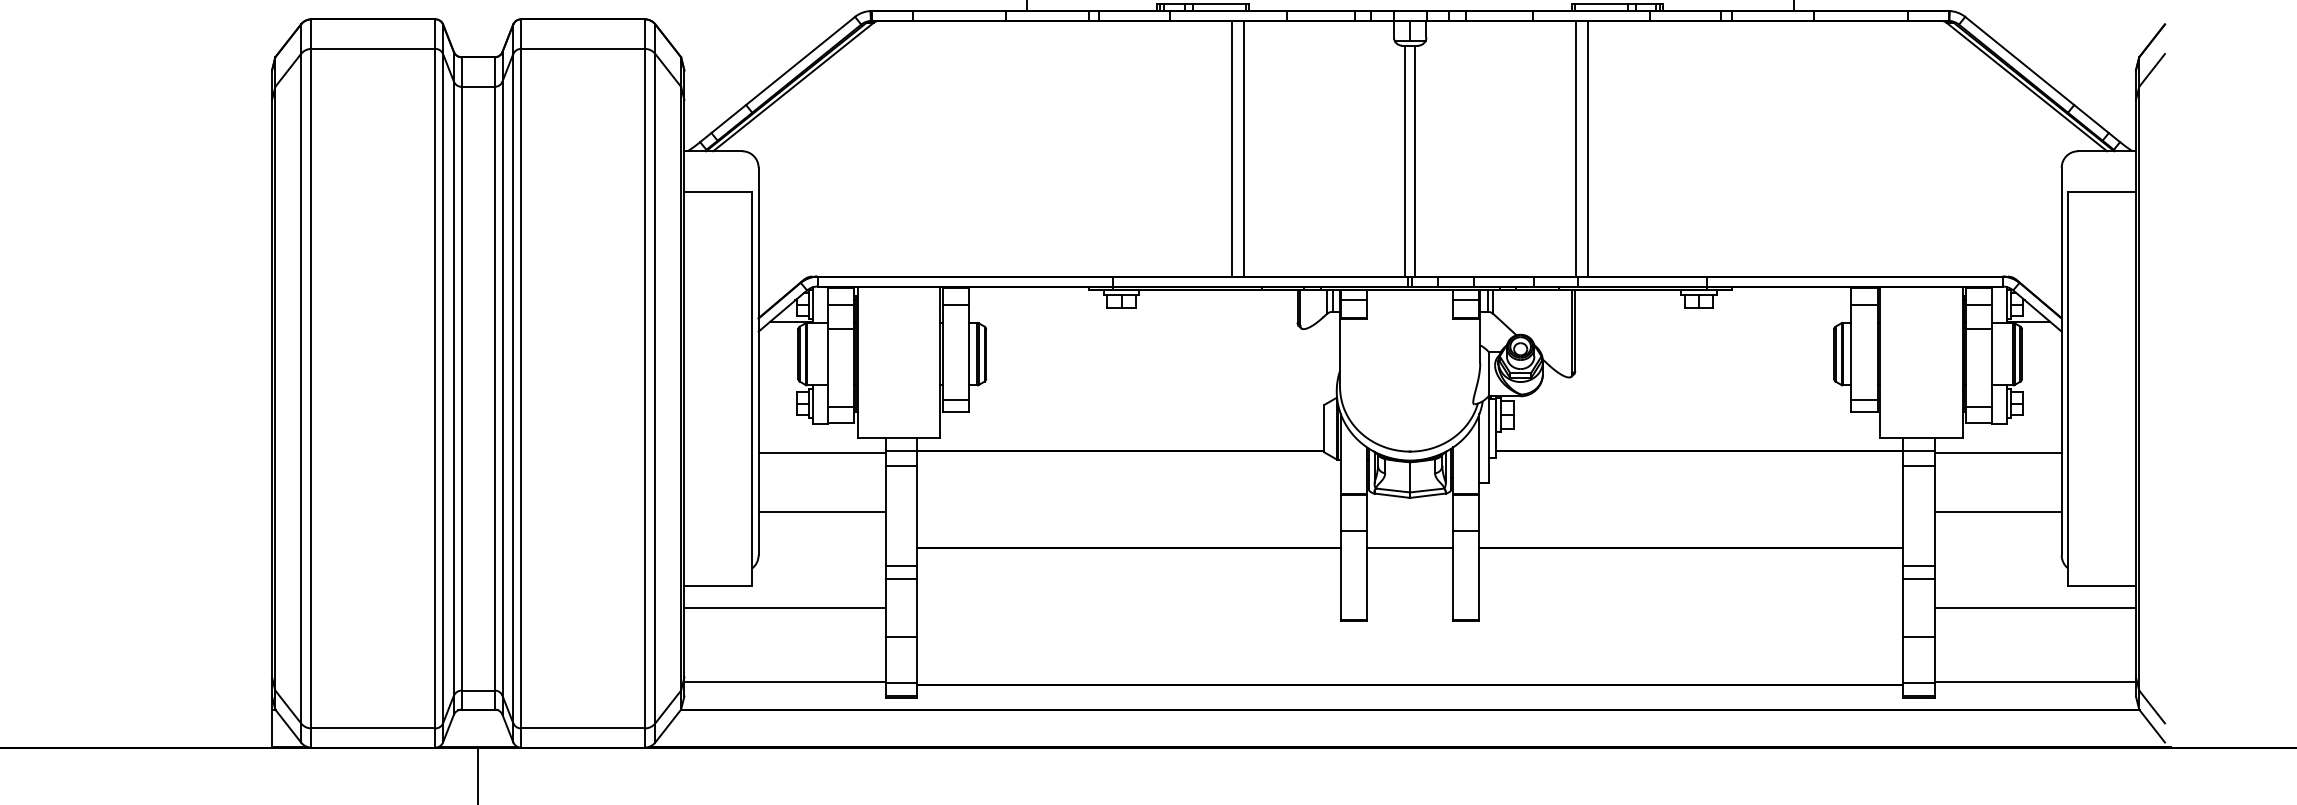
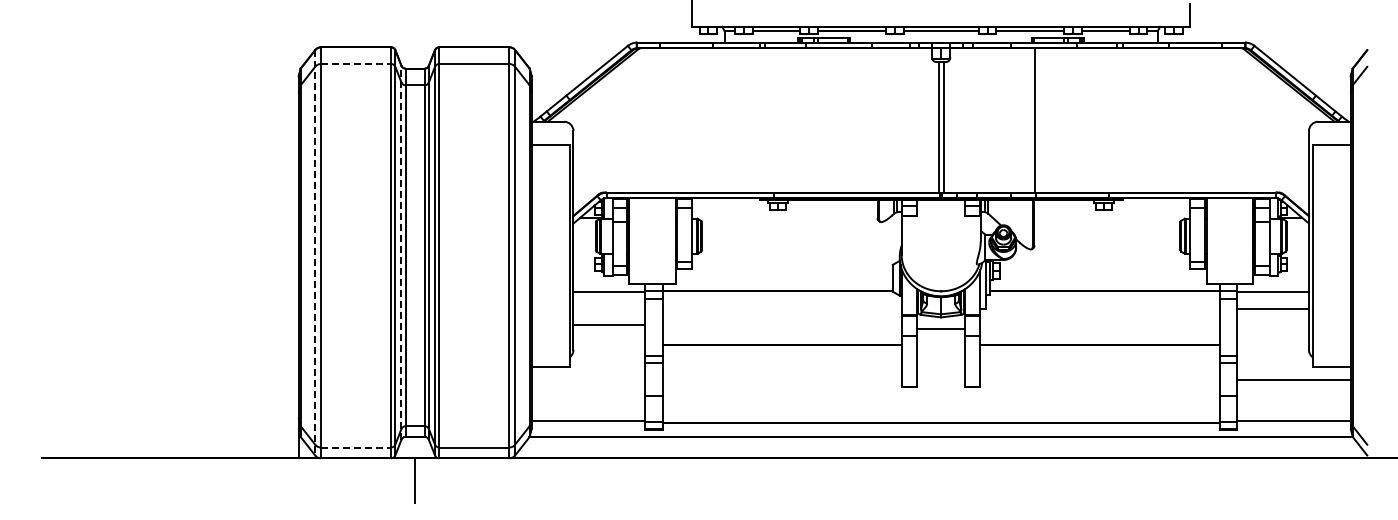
line: (374, 48) -> (356, 63), solid -> dashed
line: (1231, 149) -> (840, 120), removed
line: (1244, 149) -> (847, 120), removed
line: (1587, 149) -> (1041, 120), removed
line: (301, 382) -> (315, 252), solid -> dashed
line: (453, 382) -> (401, 252), solid -> dashed
line: (1997, 512) -> (1272, 309), moved
line: (1410, 547) -> (941, 329), moved
line: (785, 607) -> (588, 379), removed
line: (374, 728) -> (356, 447), solid -> dashed

